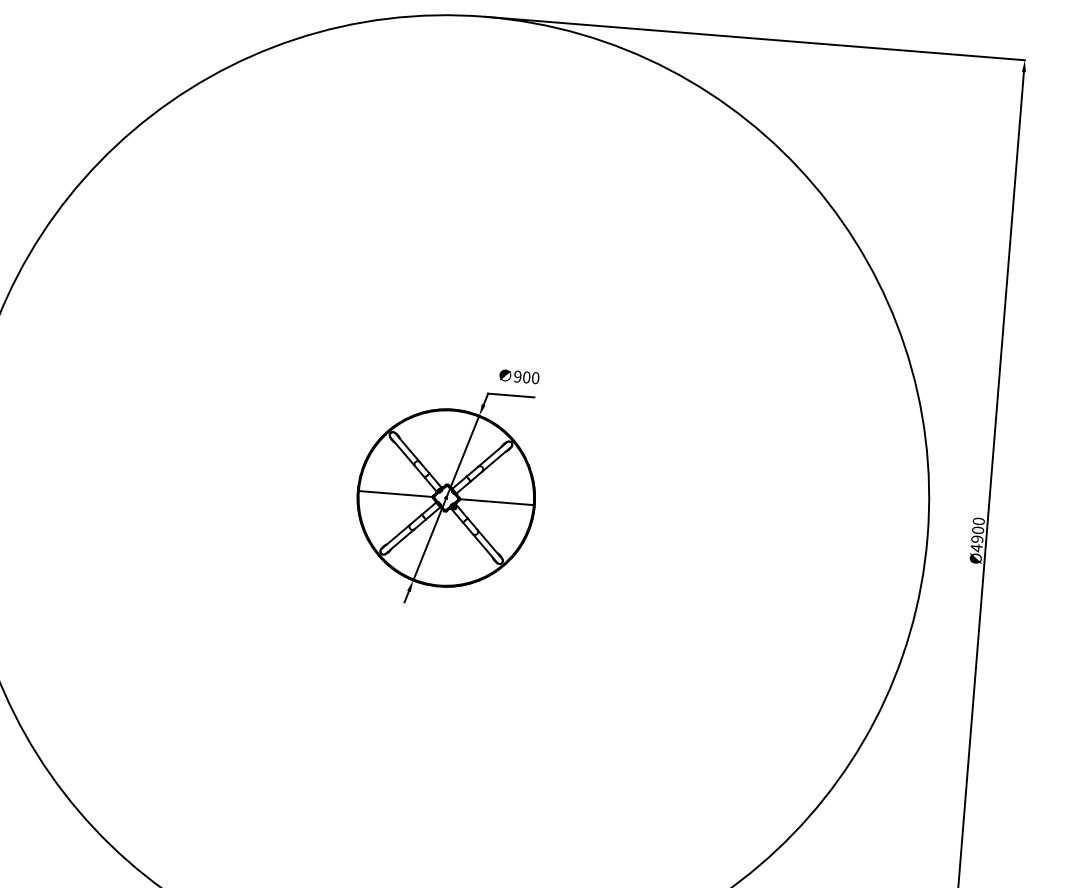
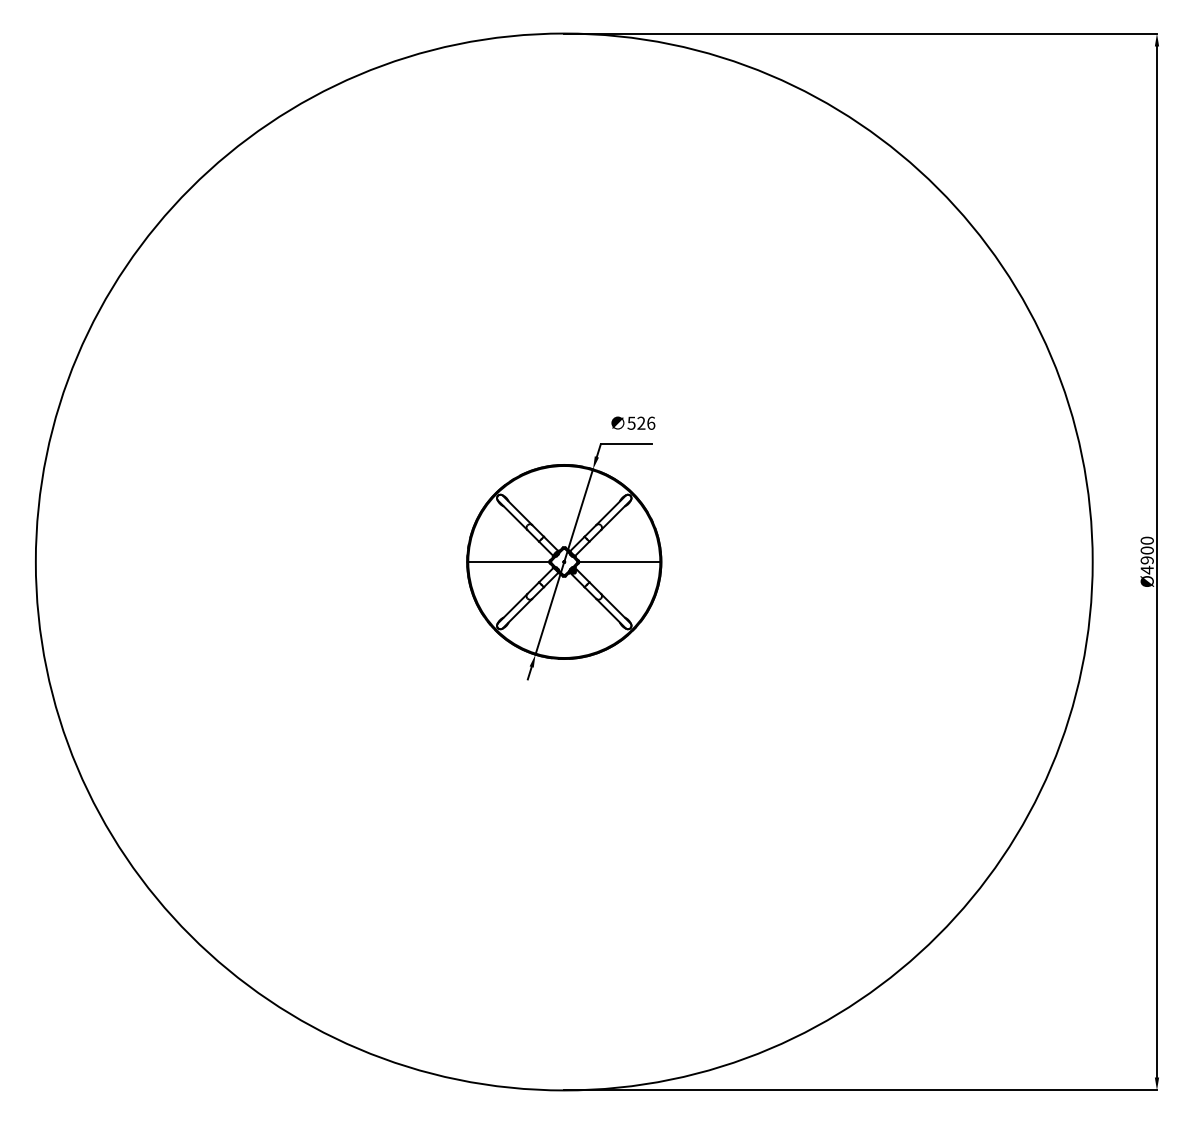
text: (526, 376) -> (641, 422), 900 -> 526

